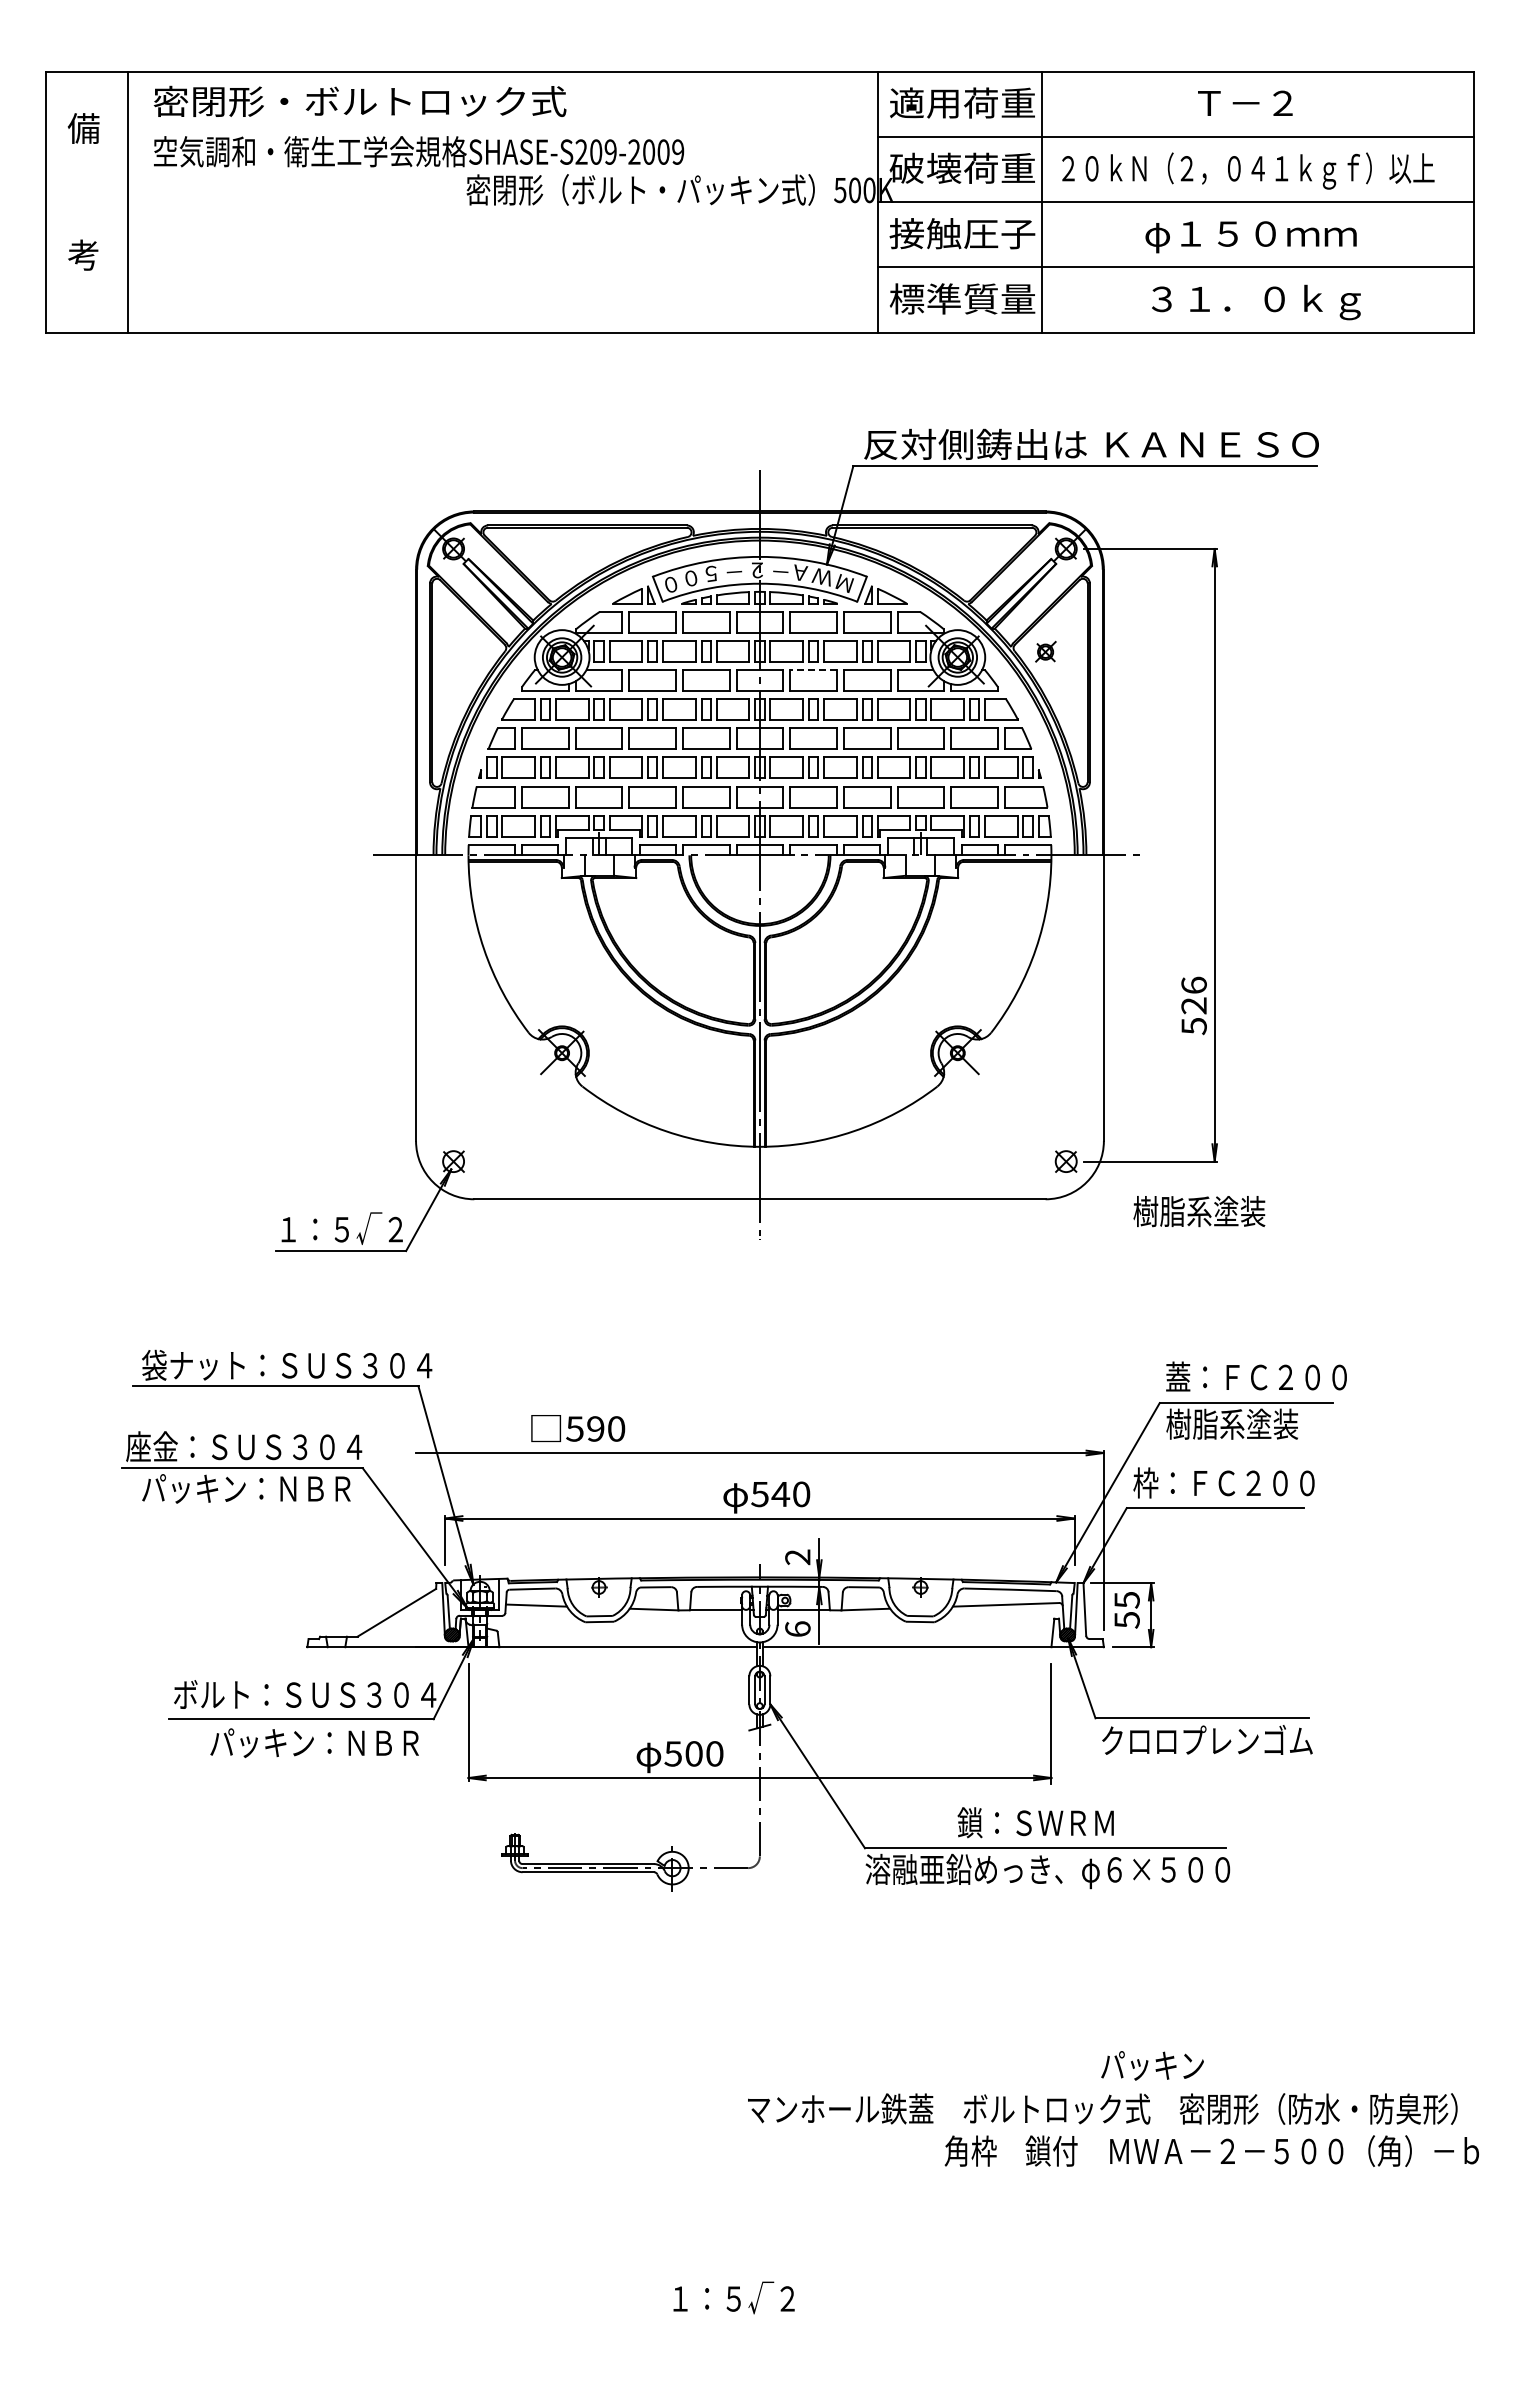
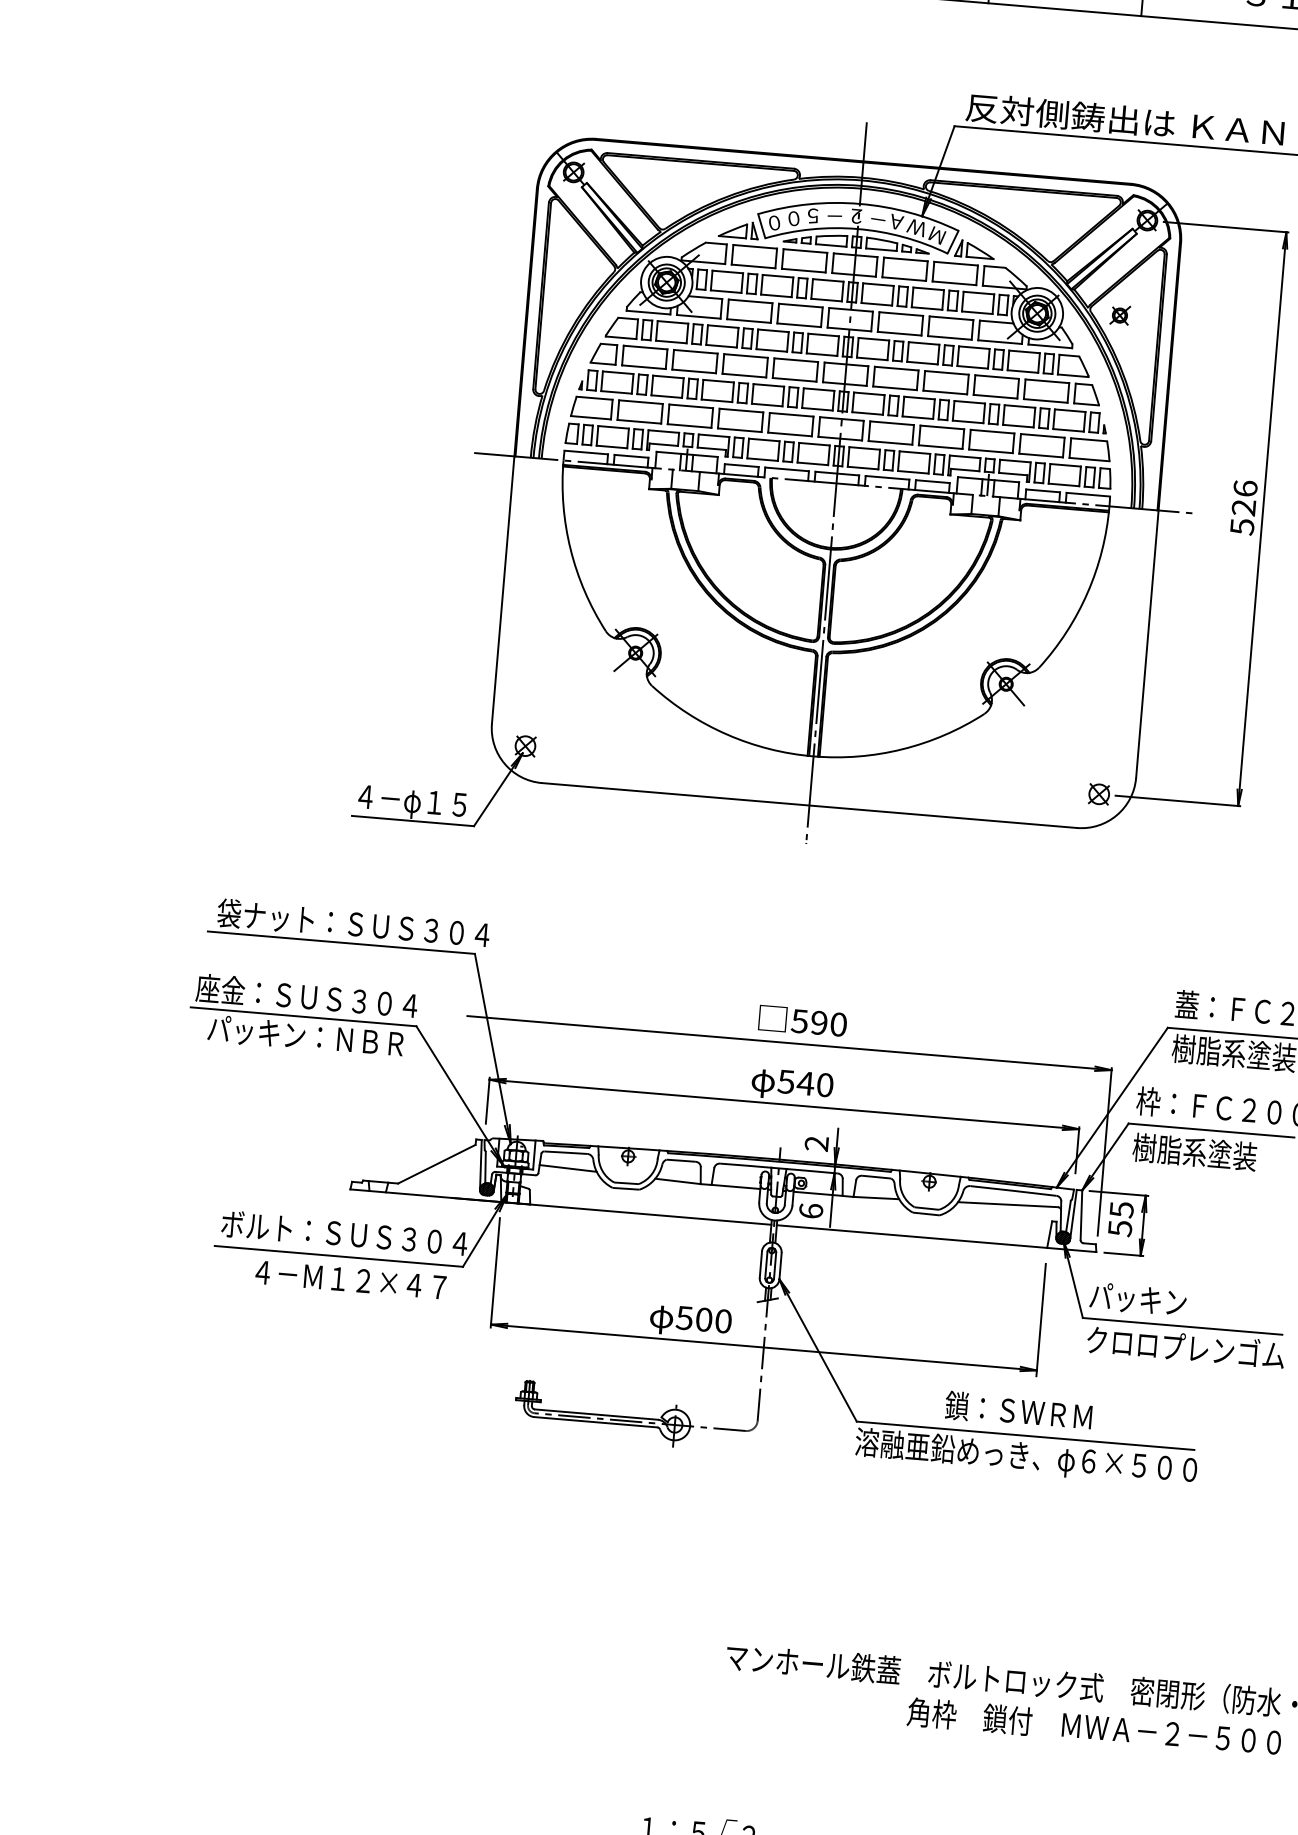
line: (813, 670) -> (901, 314), dashed -> solid
text: (1193, 1005) -> (1243, 507), moved
text: (1199, 1211) -> (1194, 1152), moved
text: (341, 1230) -> (415, 801), １：５√２ -> ４－φ１５
text: (578, 1428) -> (803, 1021), moved
text: (314, 1743) -> (349, 1280), パッキン：ＮＢＲ -> ４－Ｍ１２×４７
text: (1152, 2065) -> (1138, 1299), moved

